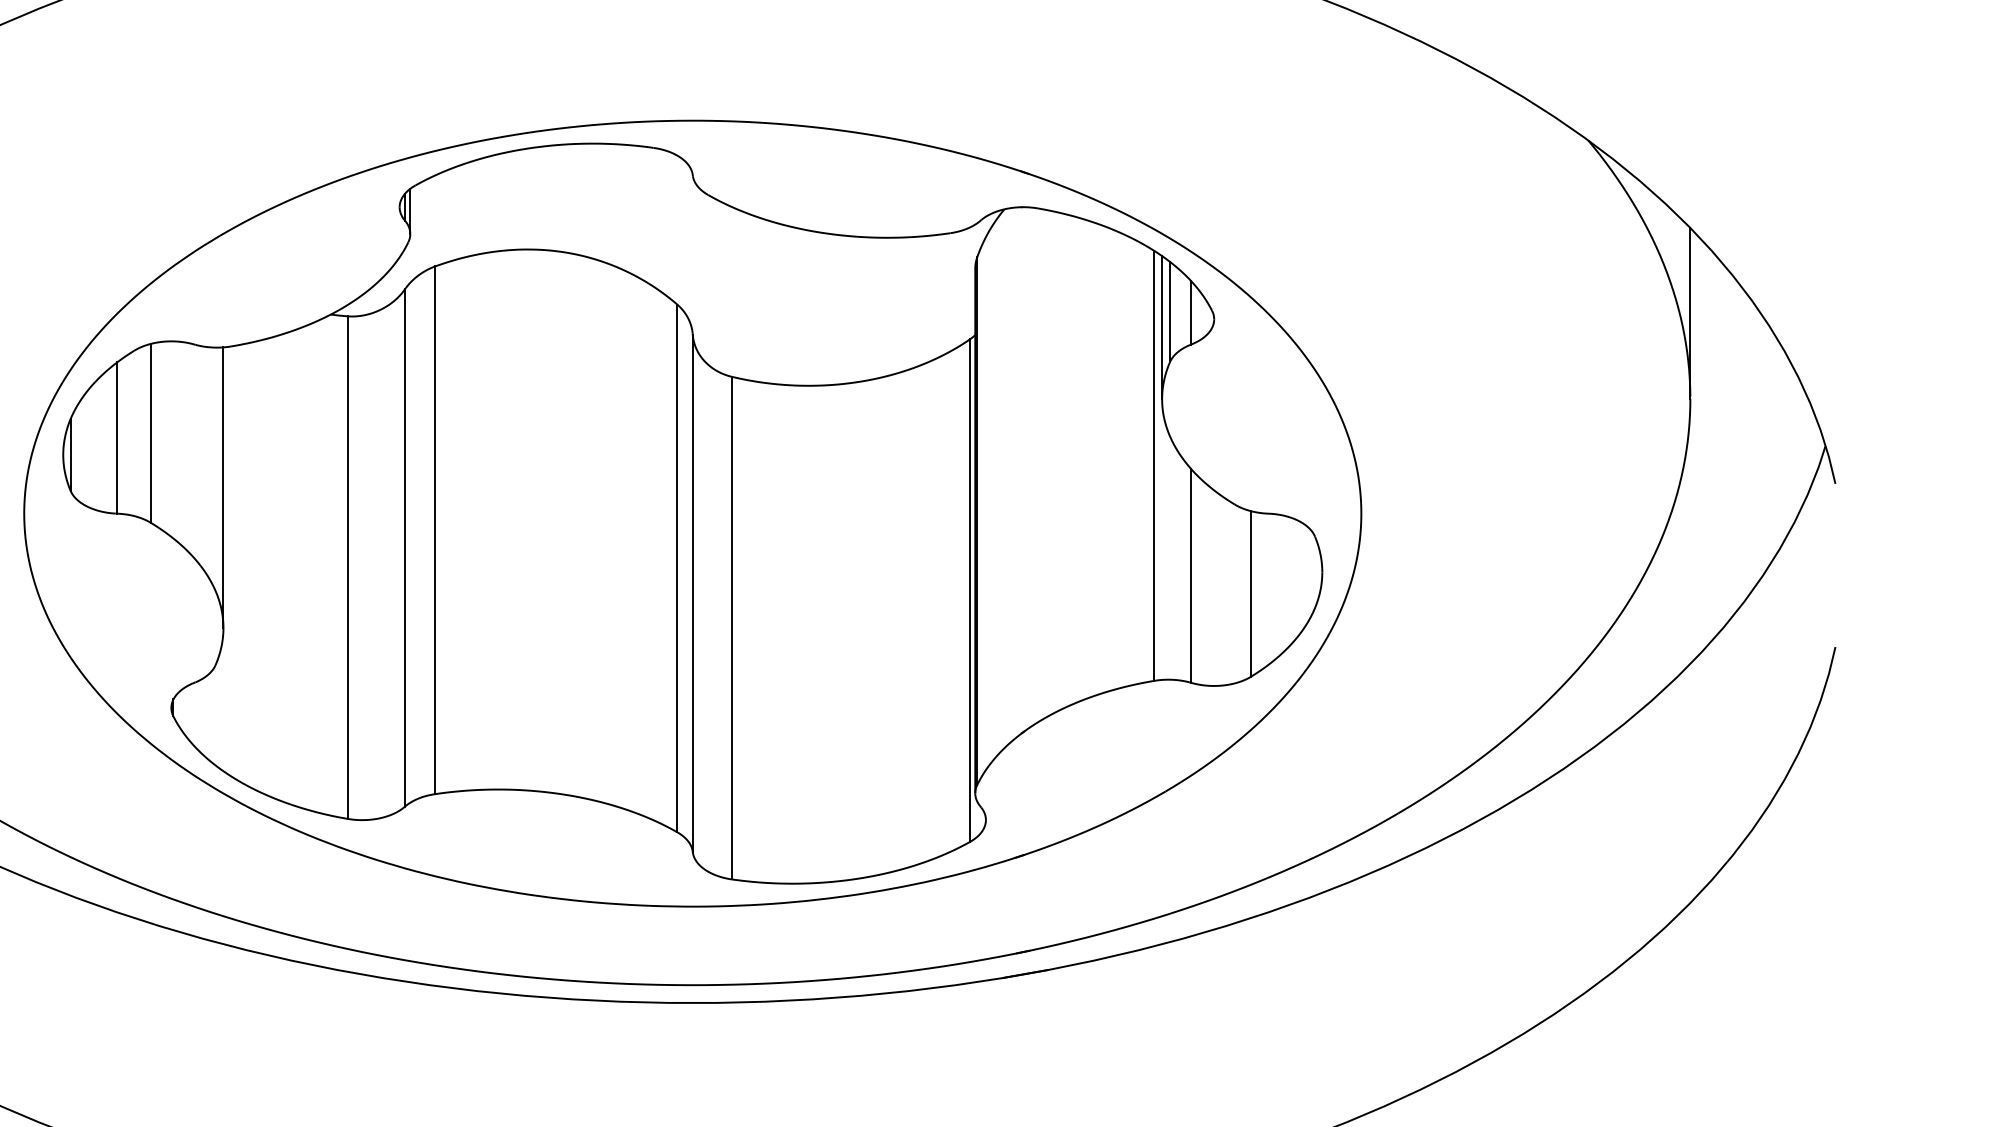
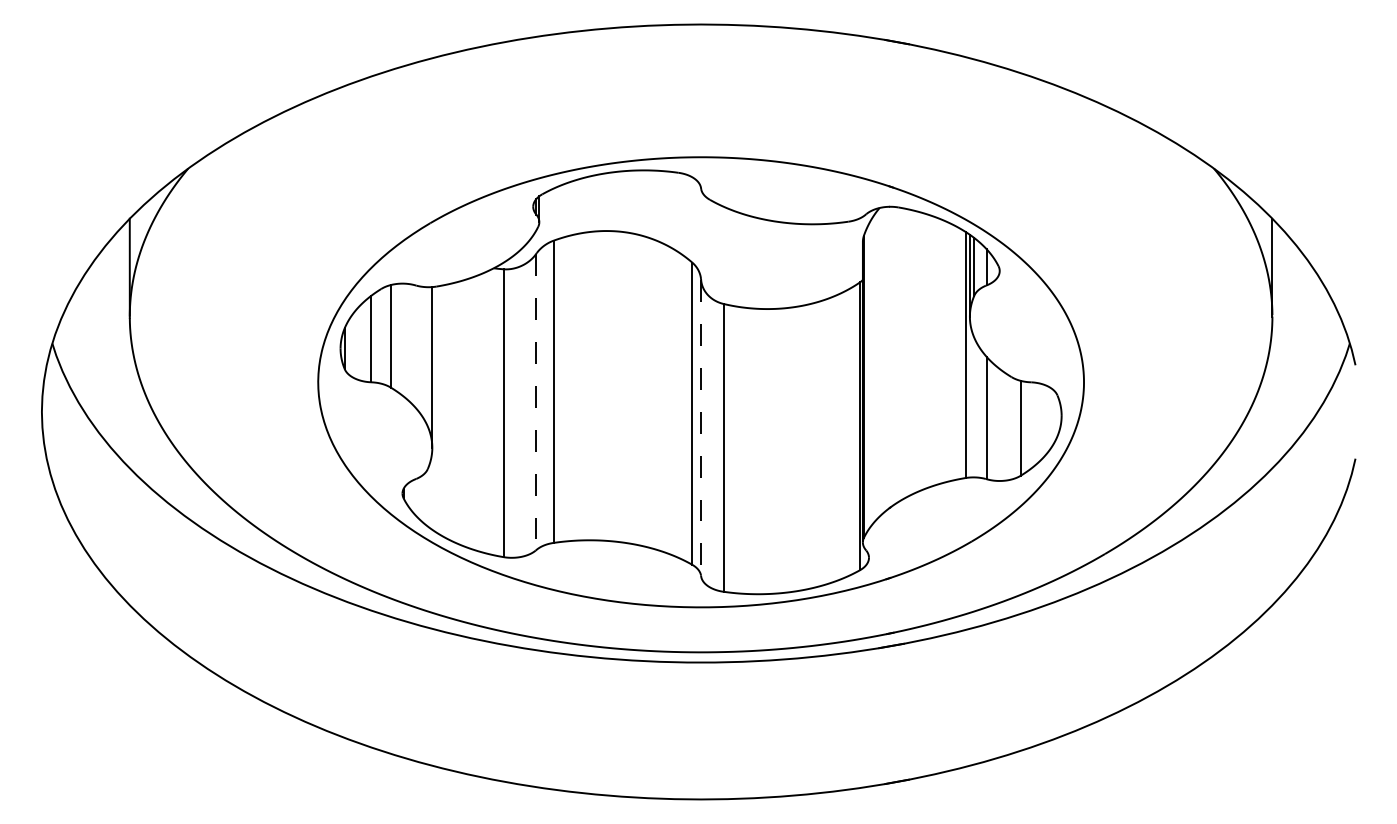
line: (405, 548) -> (536, 402), solid -> dashed
line: (693, 594) -> (701, 428), solid -> dashed

